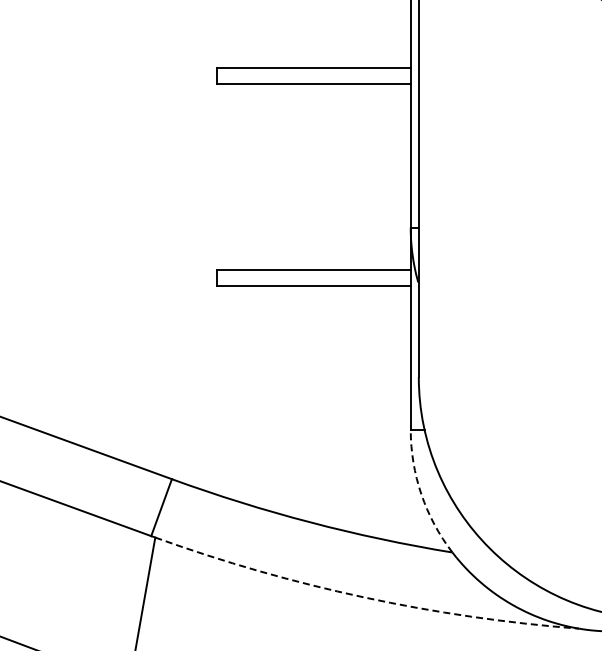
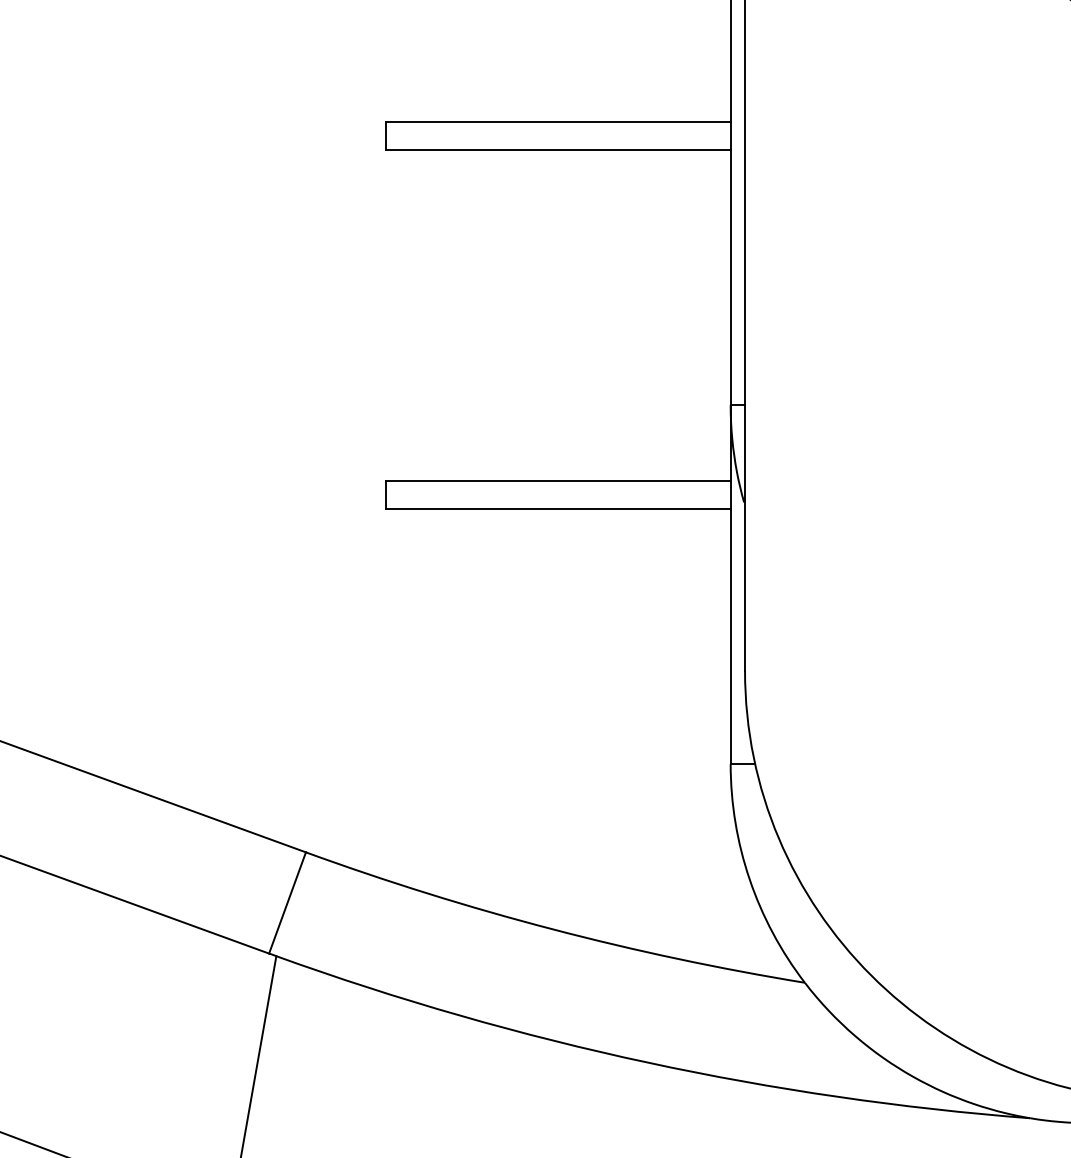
arc: (421, 494) -> (749, 879), dashed -> solid
arc: (364, 597) -> (648, 1062), dashed -> solid

